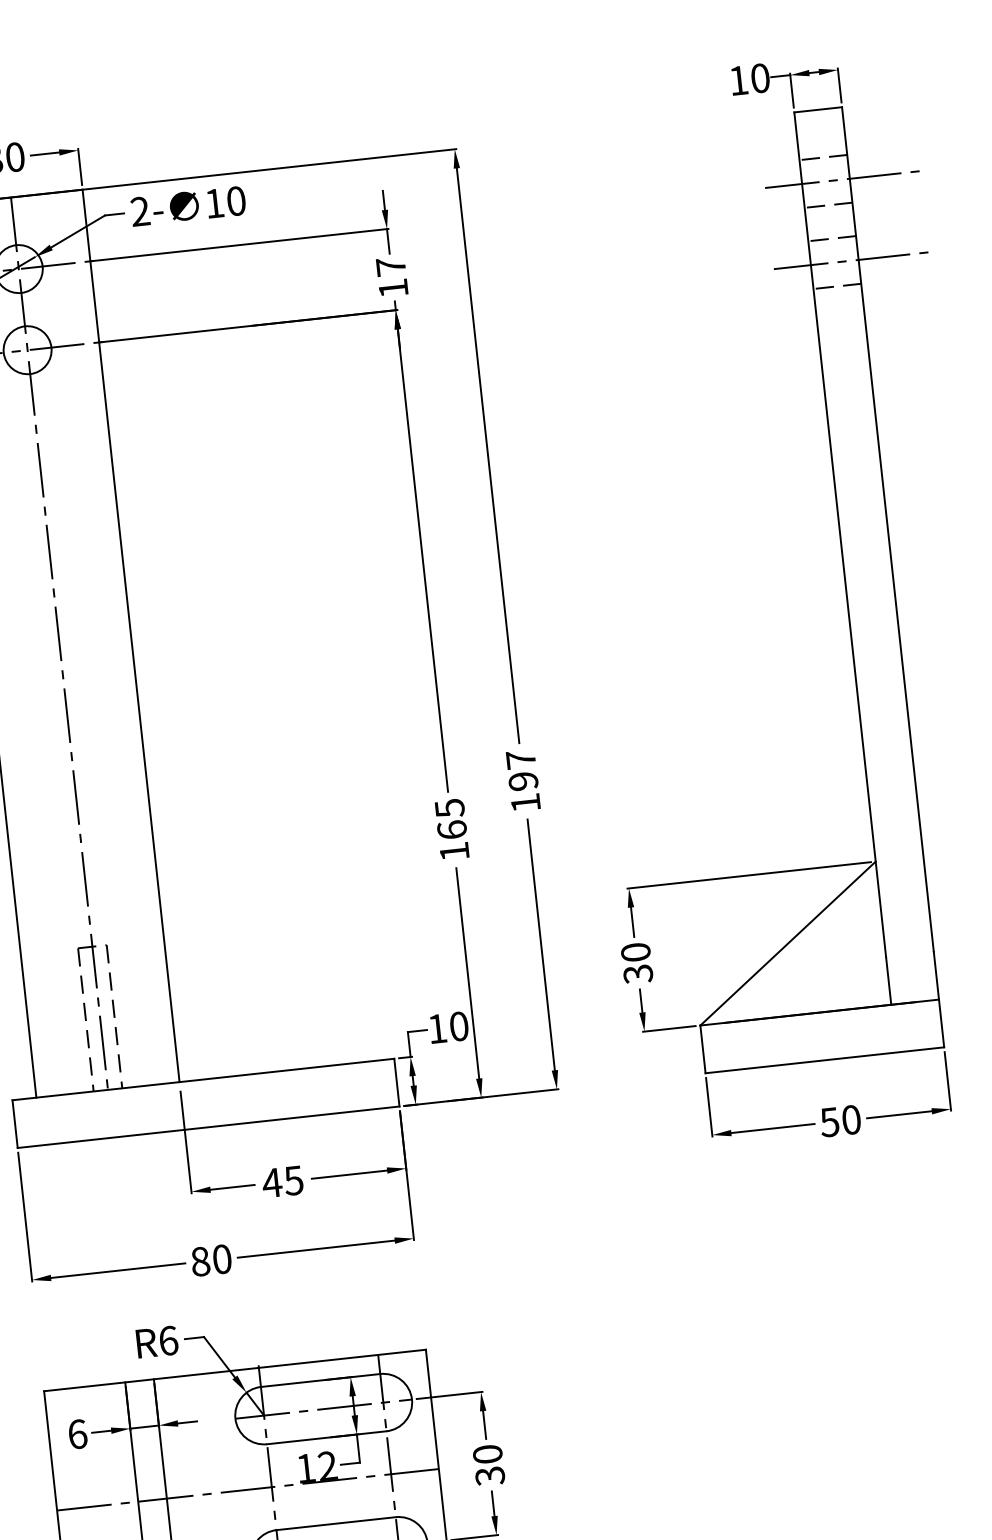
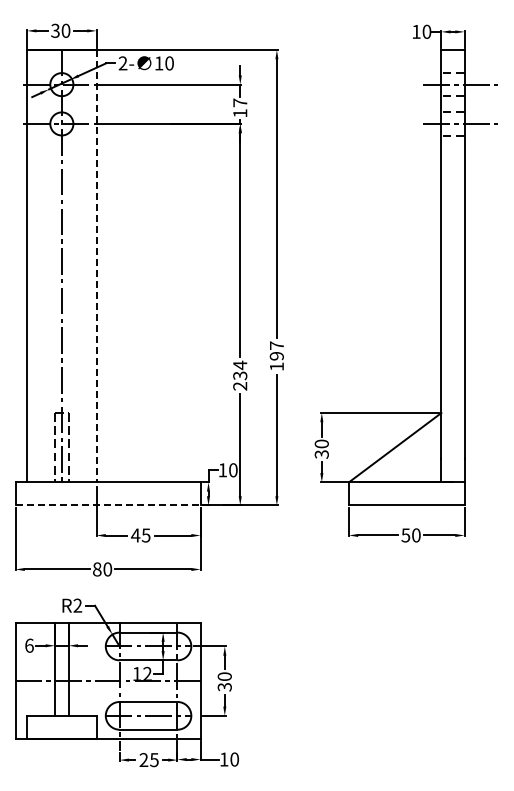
line: (131, 636) -> (96, 266), solid -> dashed
text: (452, 829) -> (240, 375), 165 -> 234
line: (209, 1127) -> (108, 505), solid -> dashed
text: (167, 1340) -> (77, 605), R6 -> R2

